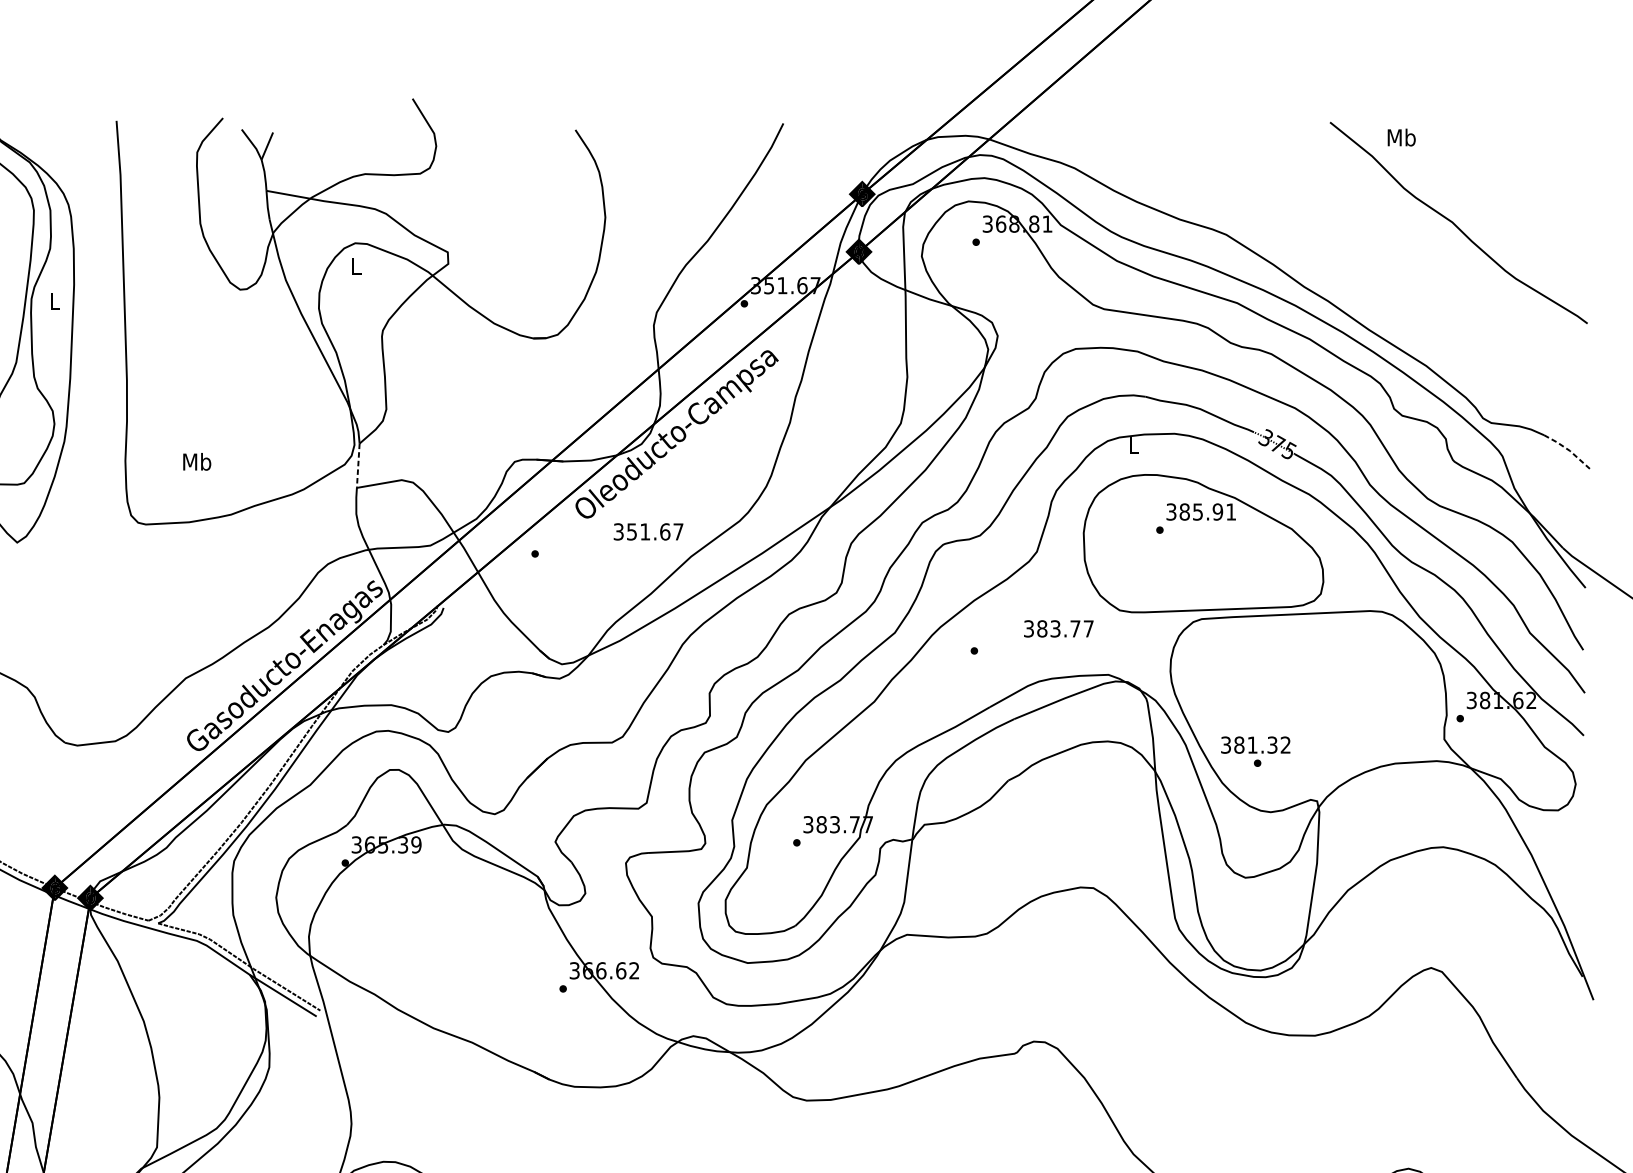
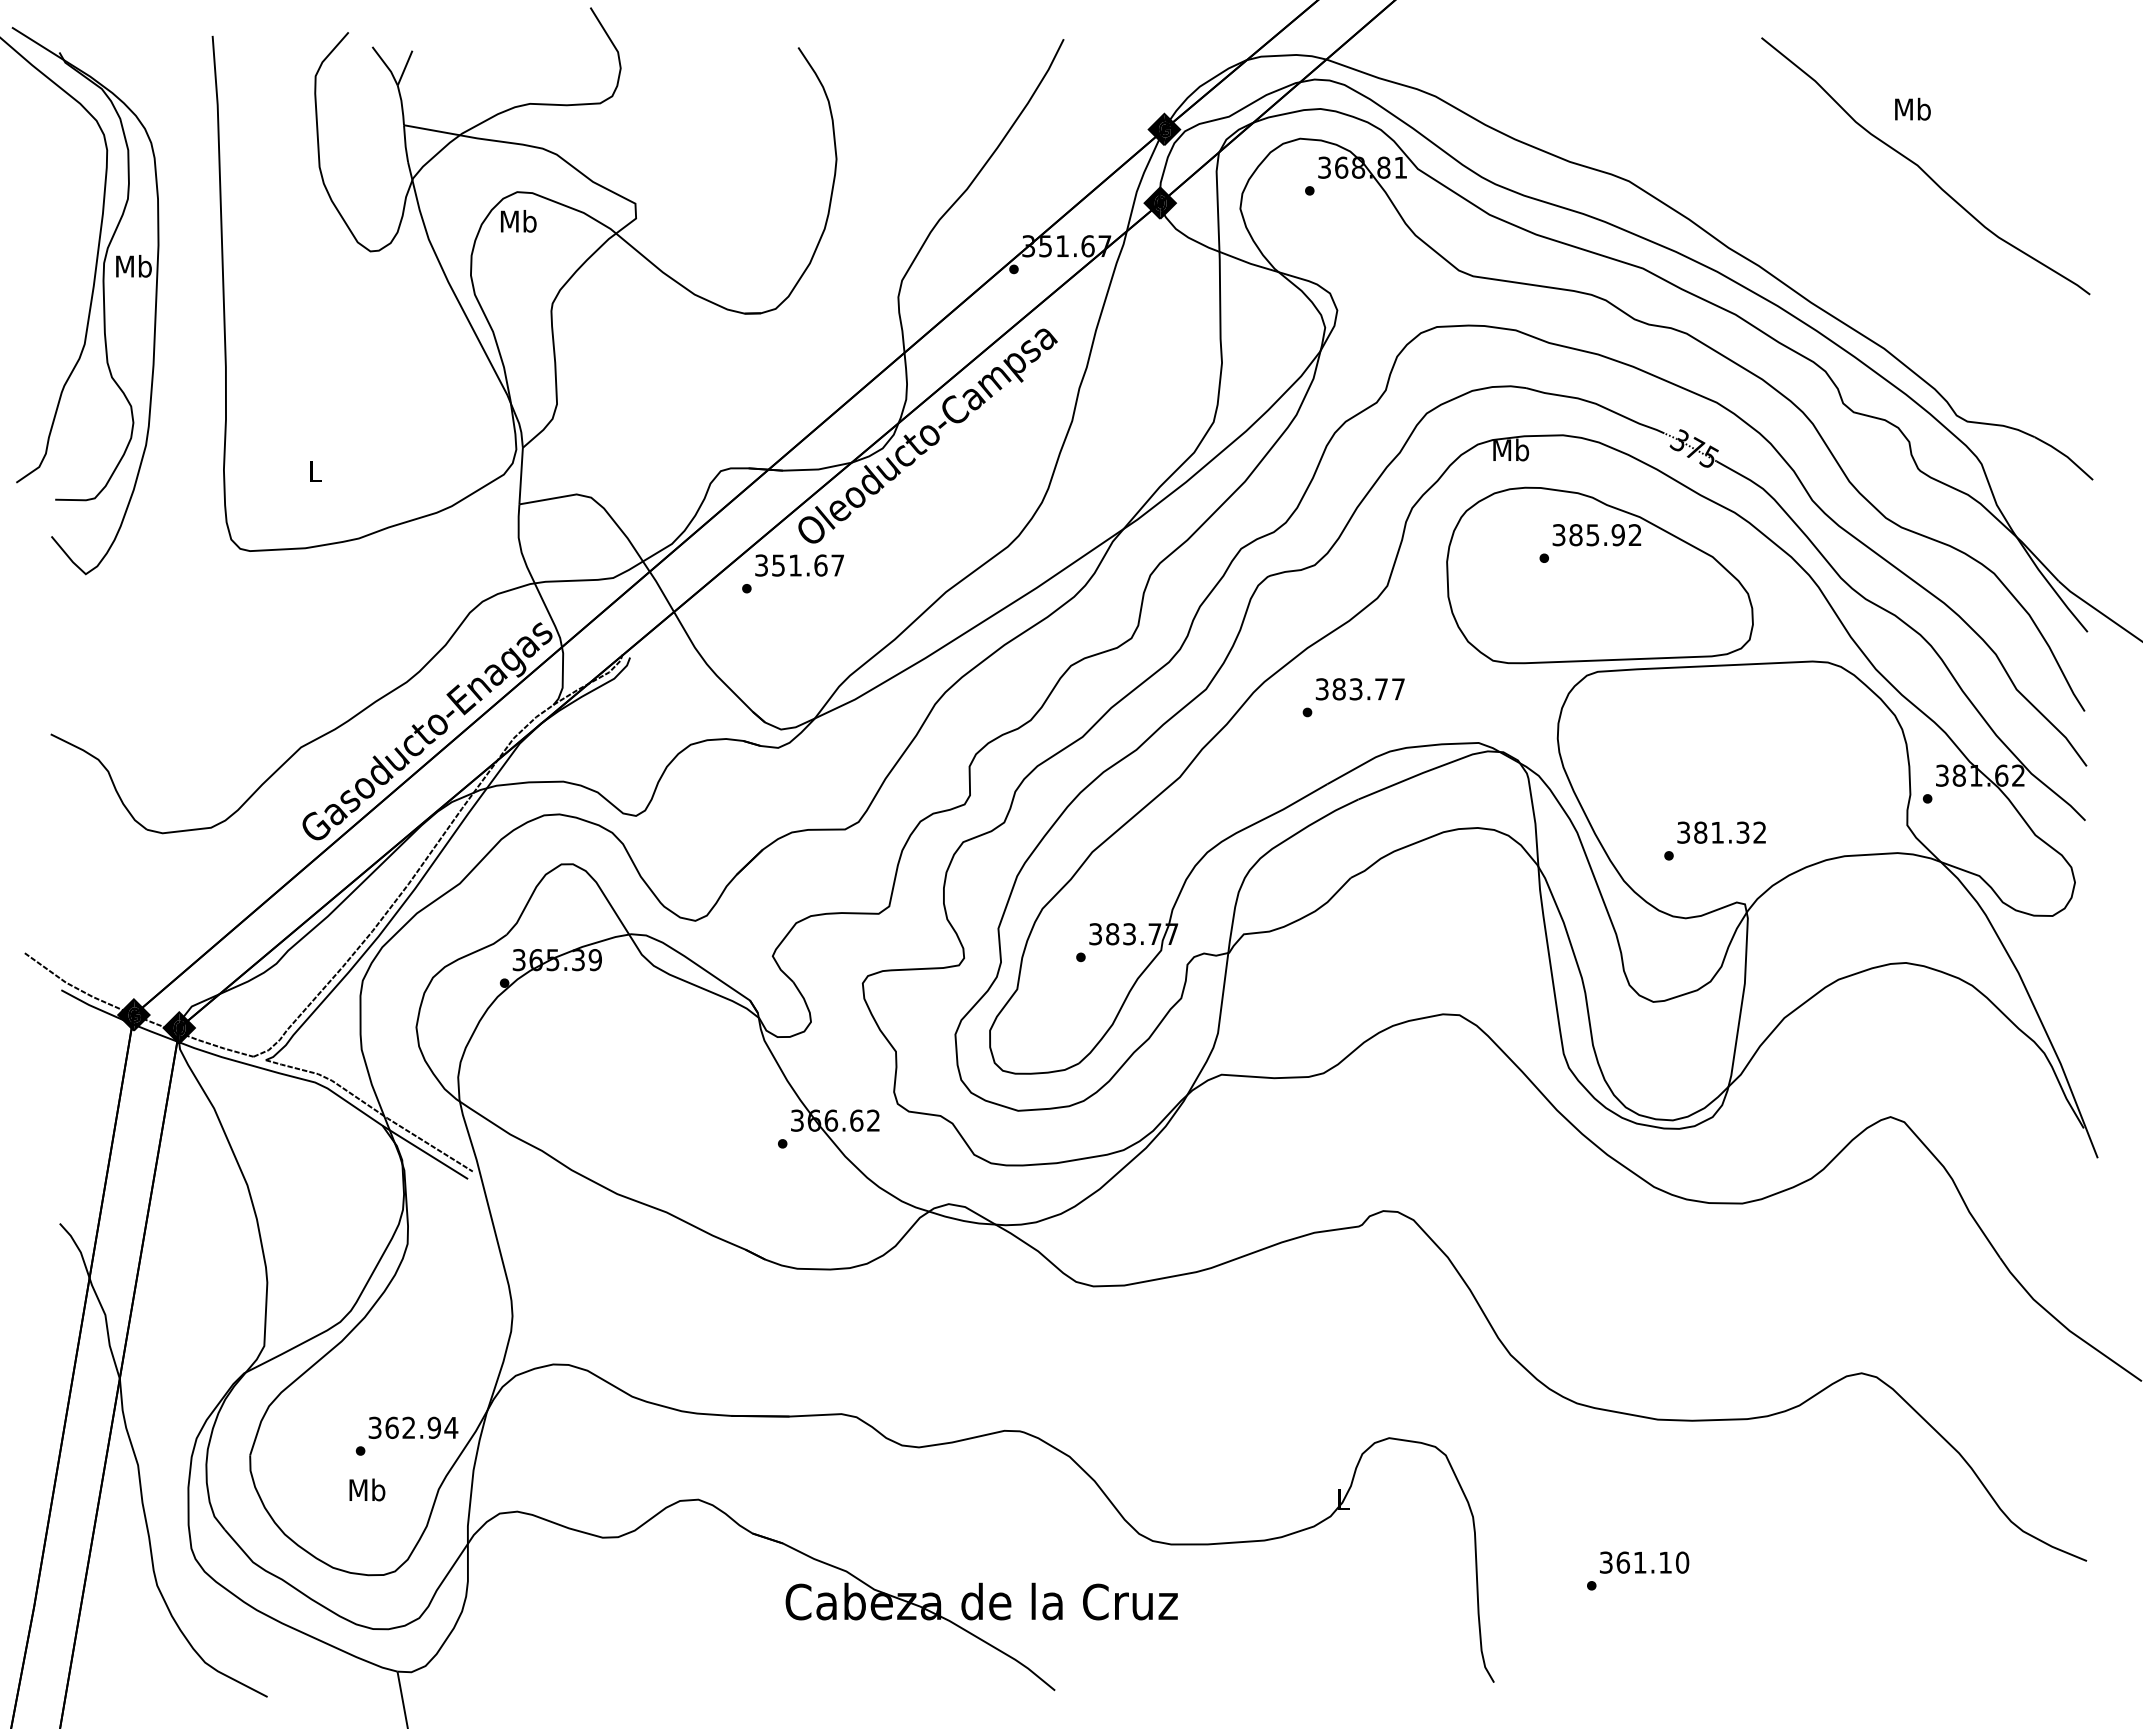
text: (1401, 136) -> (1912, 108), moved
text: (356, 266) -> (518, 221), L -> Mb
text: (54, 300) -> (133, 265), L -> Mb
text: (1134, 444) -> (1511, 449), L -> Mb
line: (1568, 449) -> (2065, 455), dashed -> solid
text: (197, 461) -> (315, 470), Mb -> L
line: (358, 466) -> (521, 476), dashed -> solid
text: (1230, 511) -> (1634, 534), 385.91 -> 385.92
text: (648, 531) -> (799, 565), moved
text: (1058, 629) -> (1359, 689), moved
text: (1255, 744) -> (1721, 832), moved

